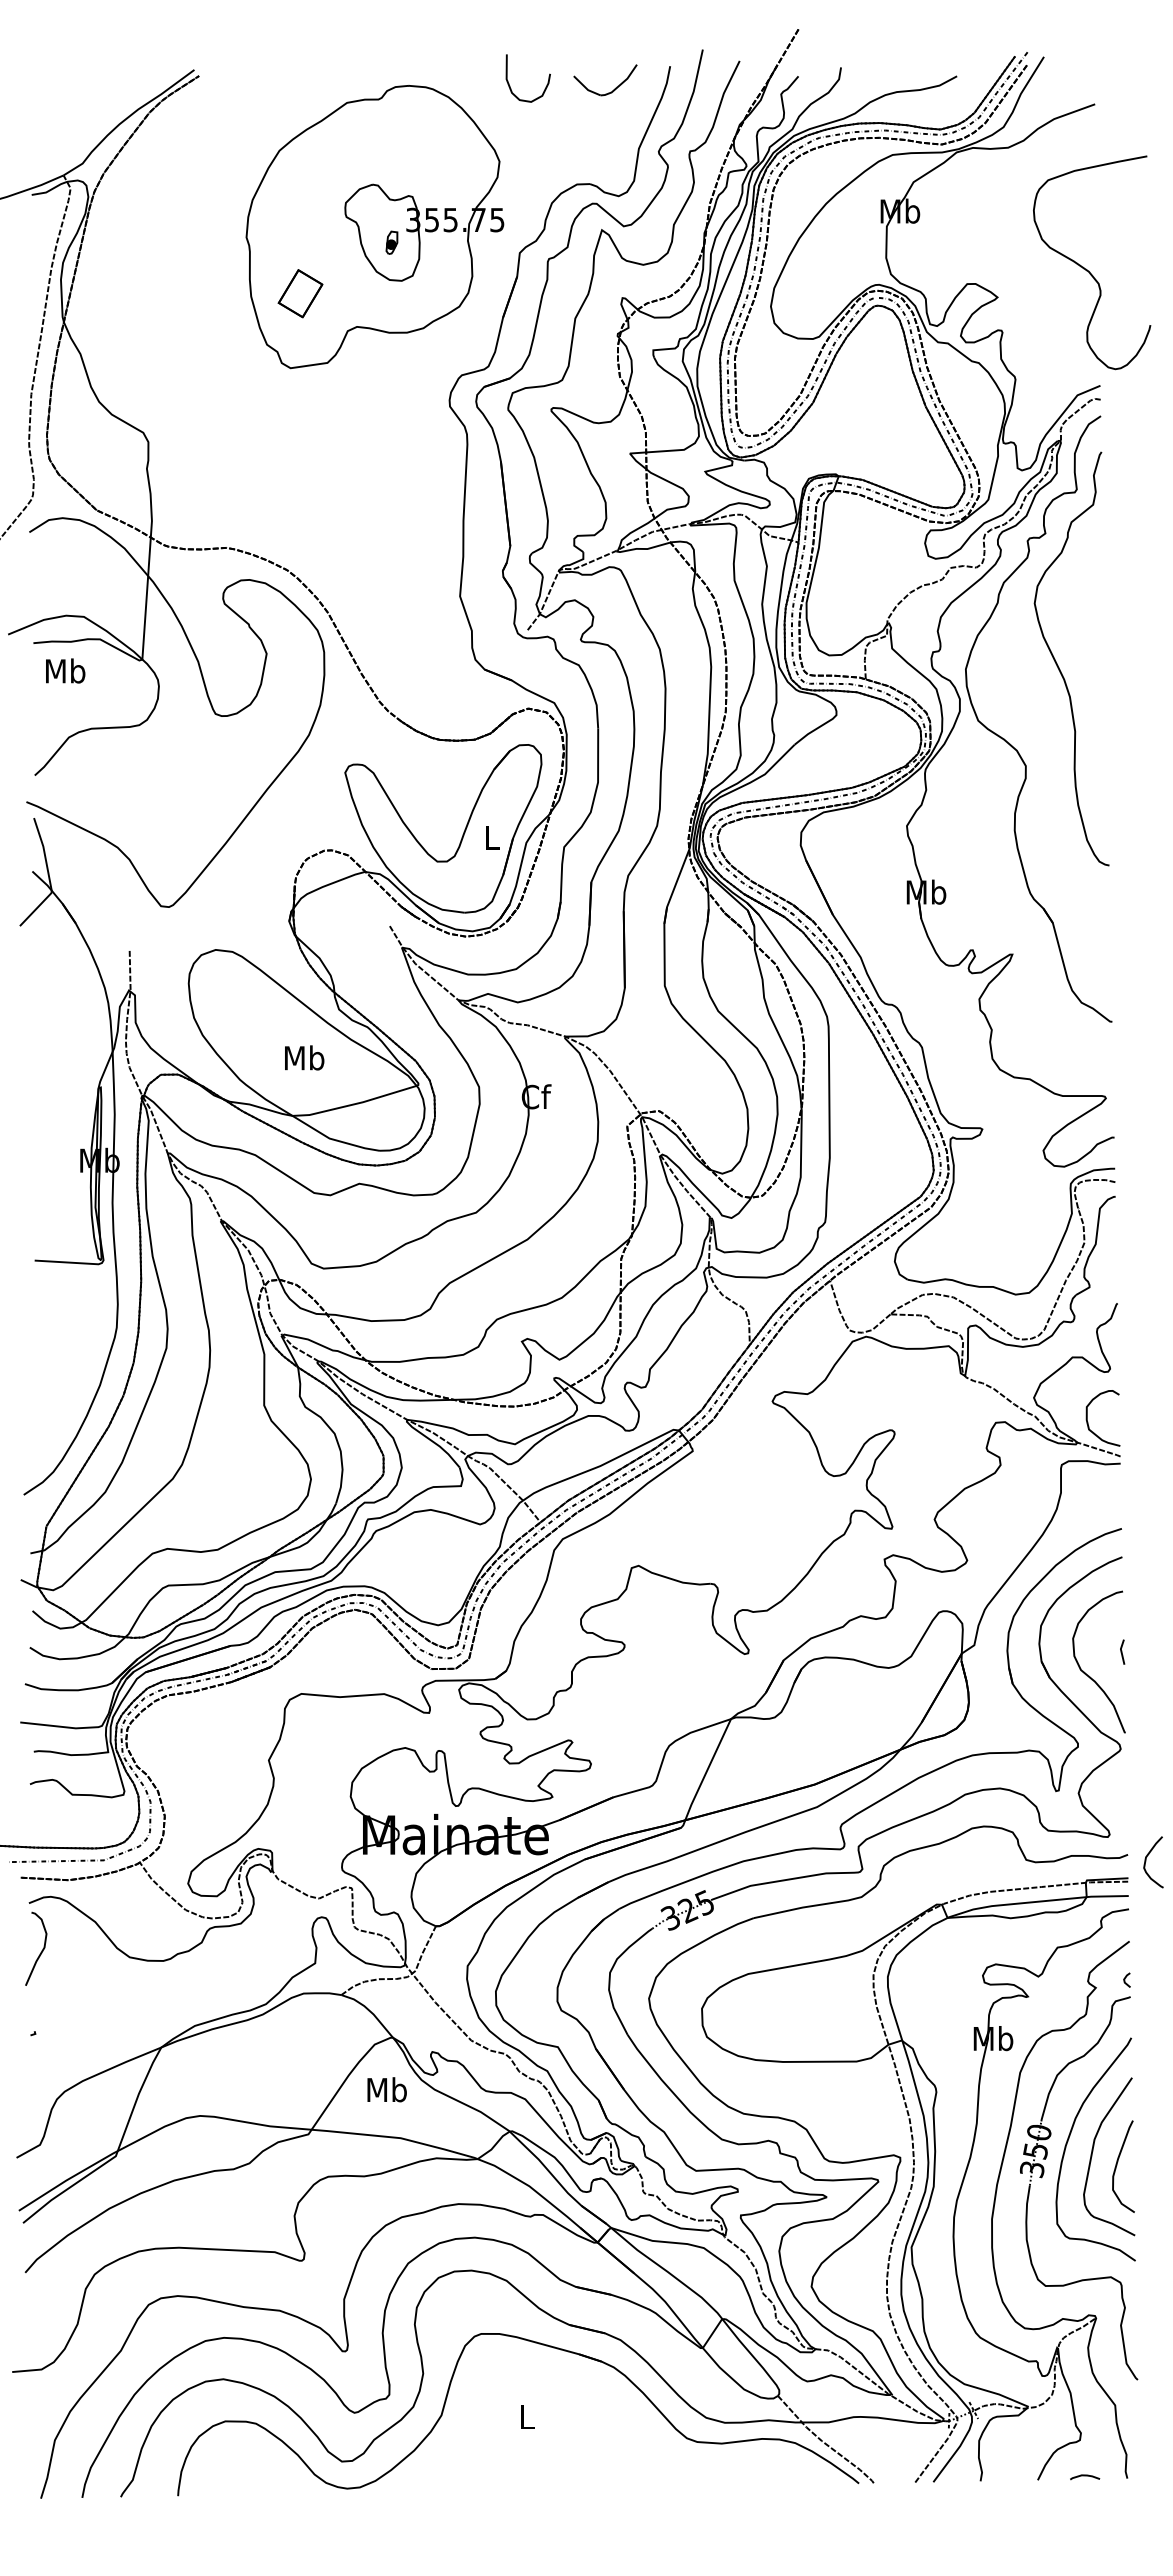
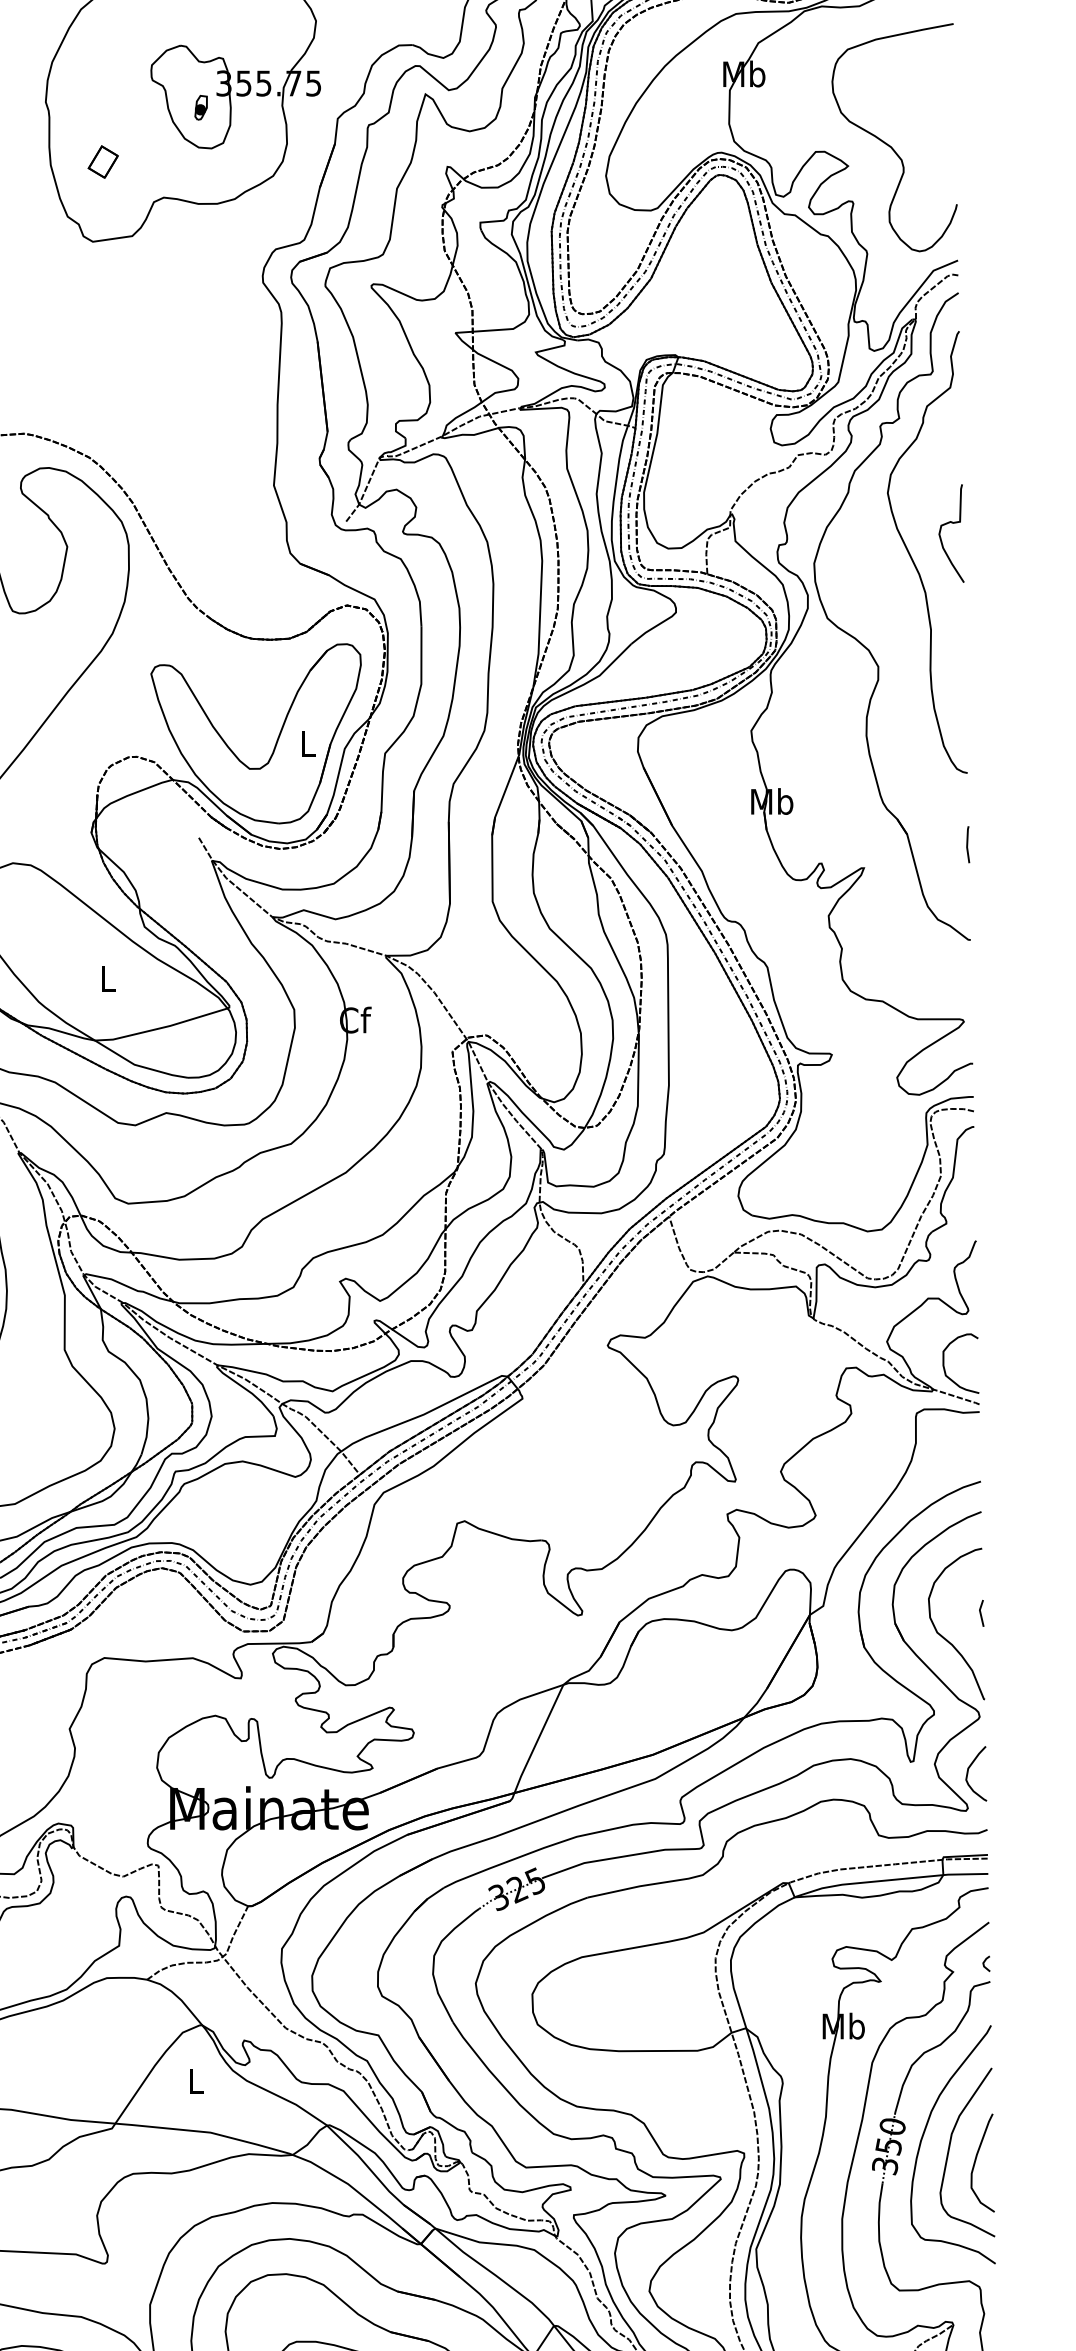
curve: (1086, 268) -> (888, 143), moved
part: (299, 293) -> (102, 161), size x0.62
curve: (1095, 632) -> (952, 524), added
line: (1109, 932) -> (967, 844), added
text: (304, 1057) -> (107, 978), Mb -> L
curve: (1146, 1861) -> (968, 1772), moved
text: (386, 2089) -> (195, 2080), Mb -> L

